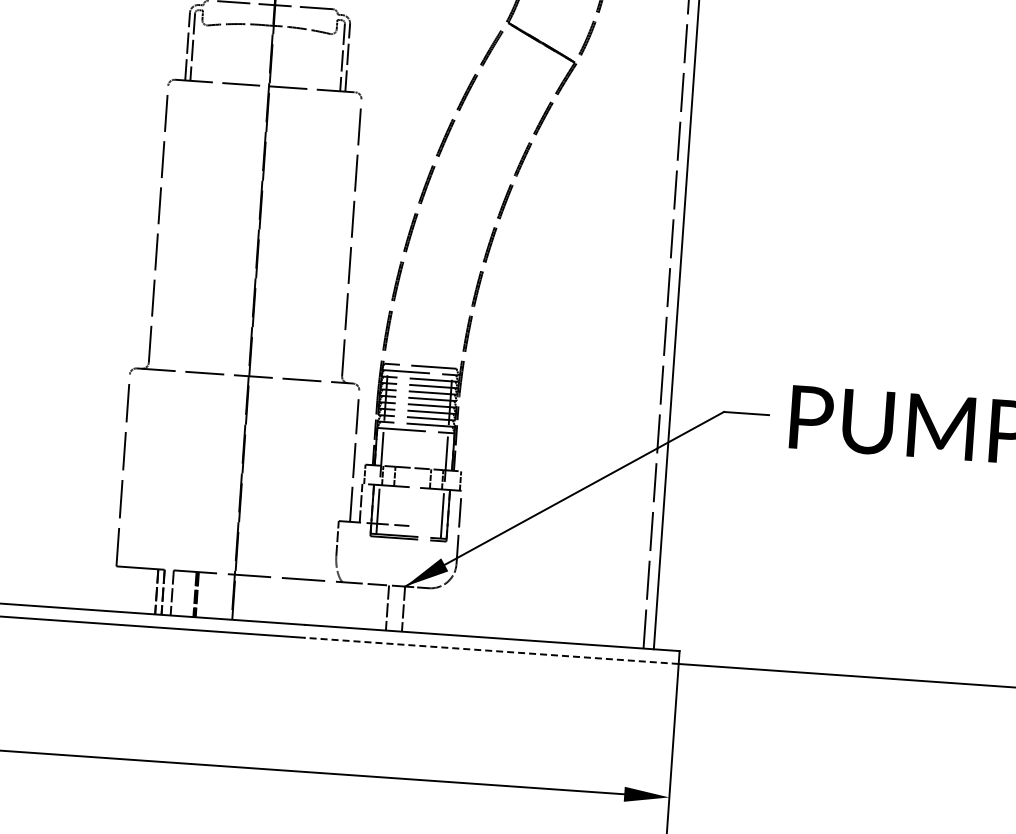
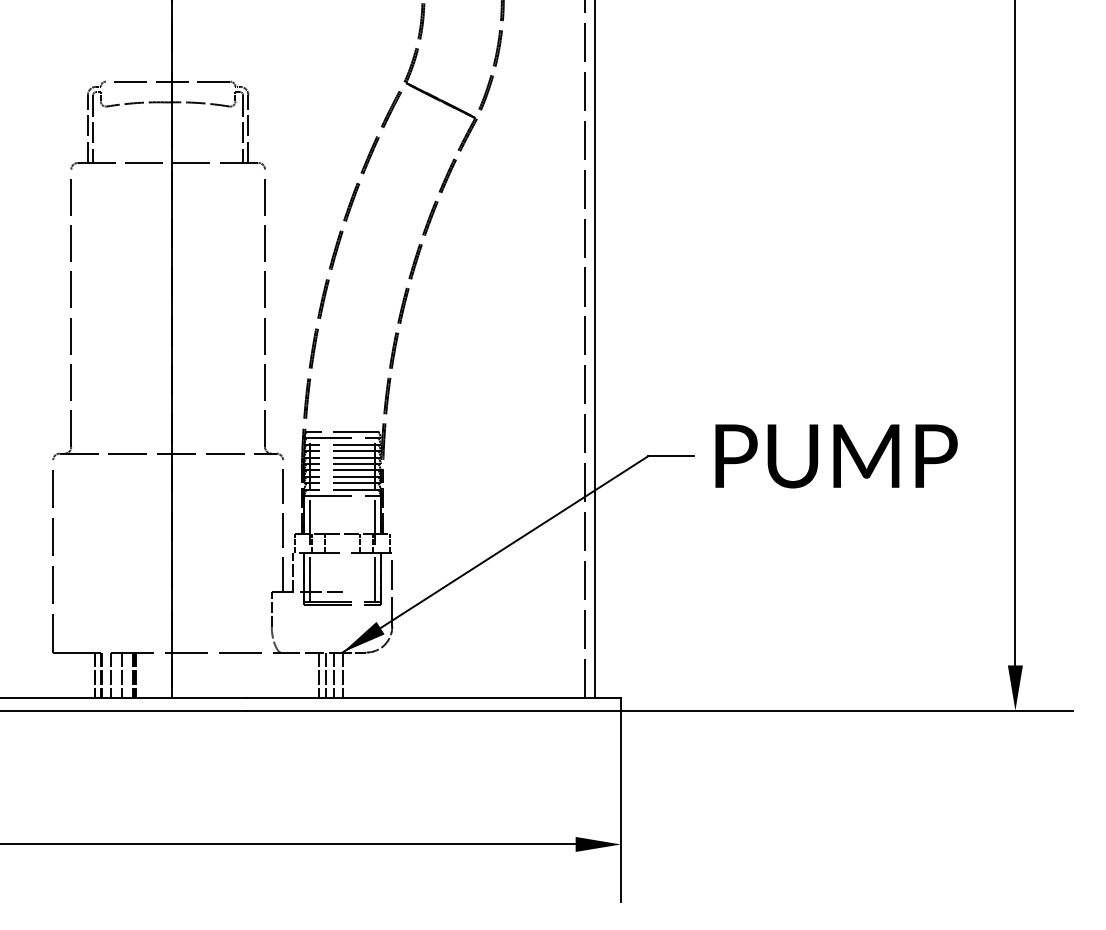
line: (184, 593) -> (122, 674), added
line: (380, 606) -> (319, 674), added
line: (395, 607) -> (334, 674), added
line: (491, 650) -> (433, 710), dashed -> solid

